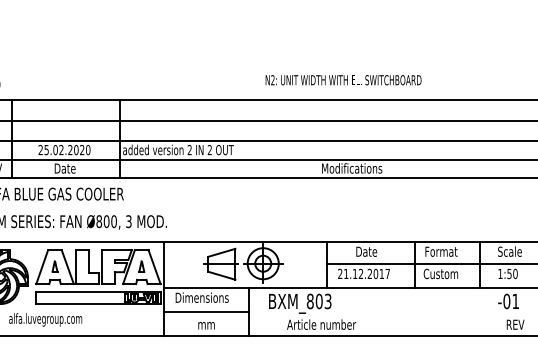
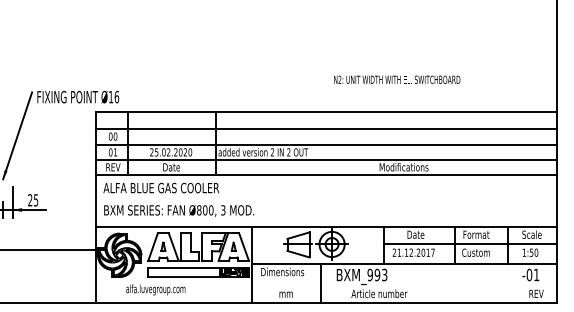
text: (343, 79) -> (397, 79), moved
text: (314, 302) -> (373, 275), BXM_803 -> BXM_993
line: (205, 311) -> (285, 283), removed

